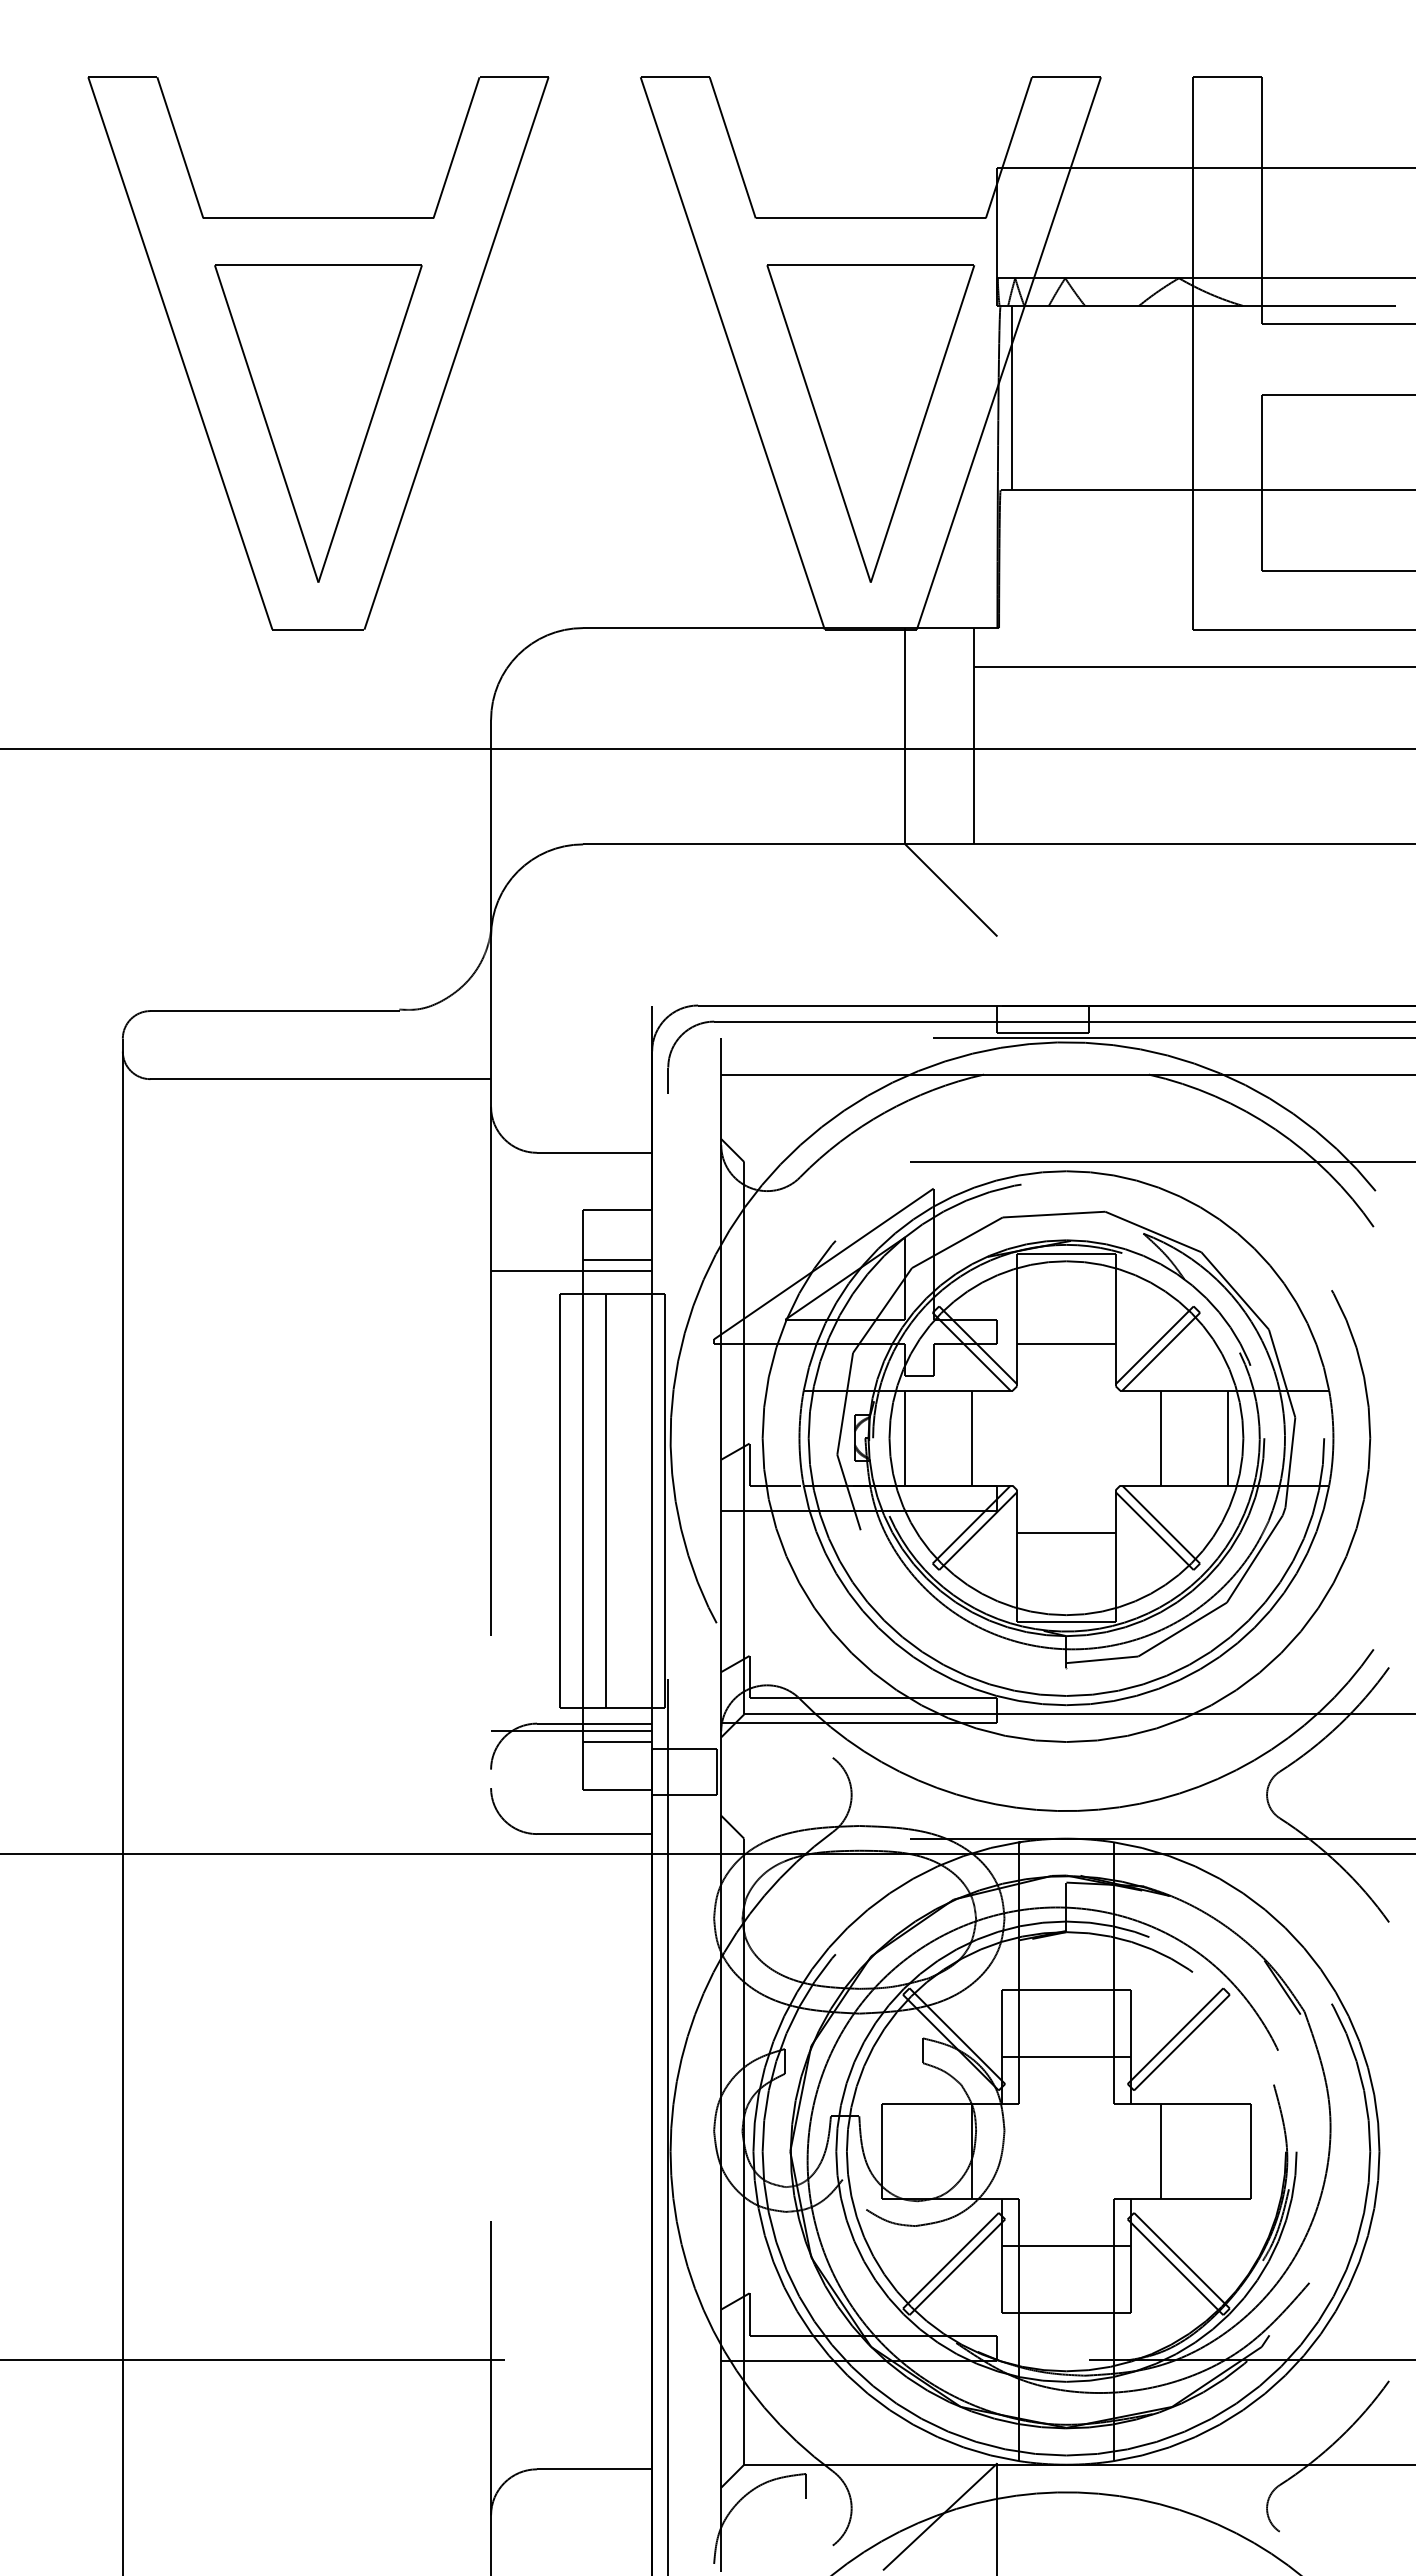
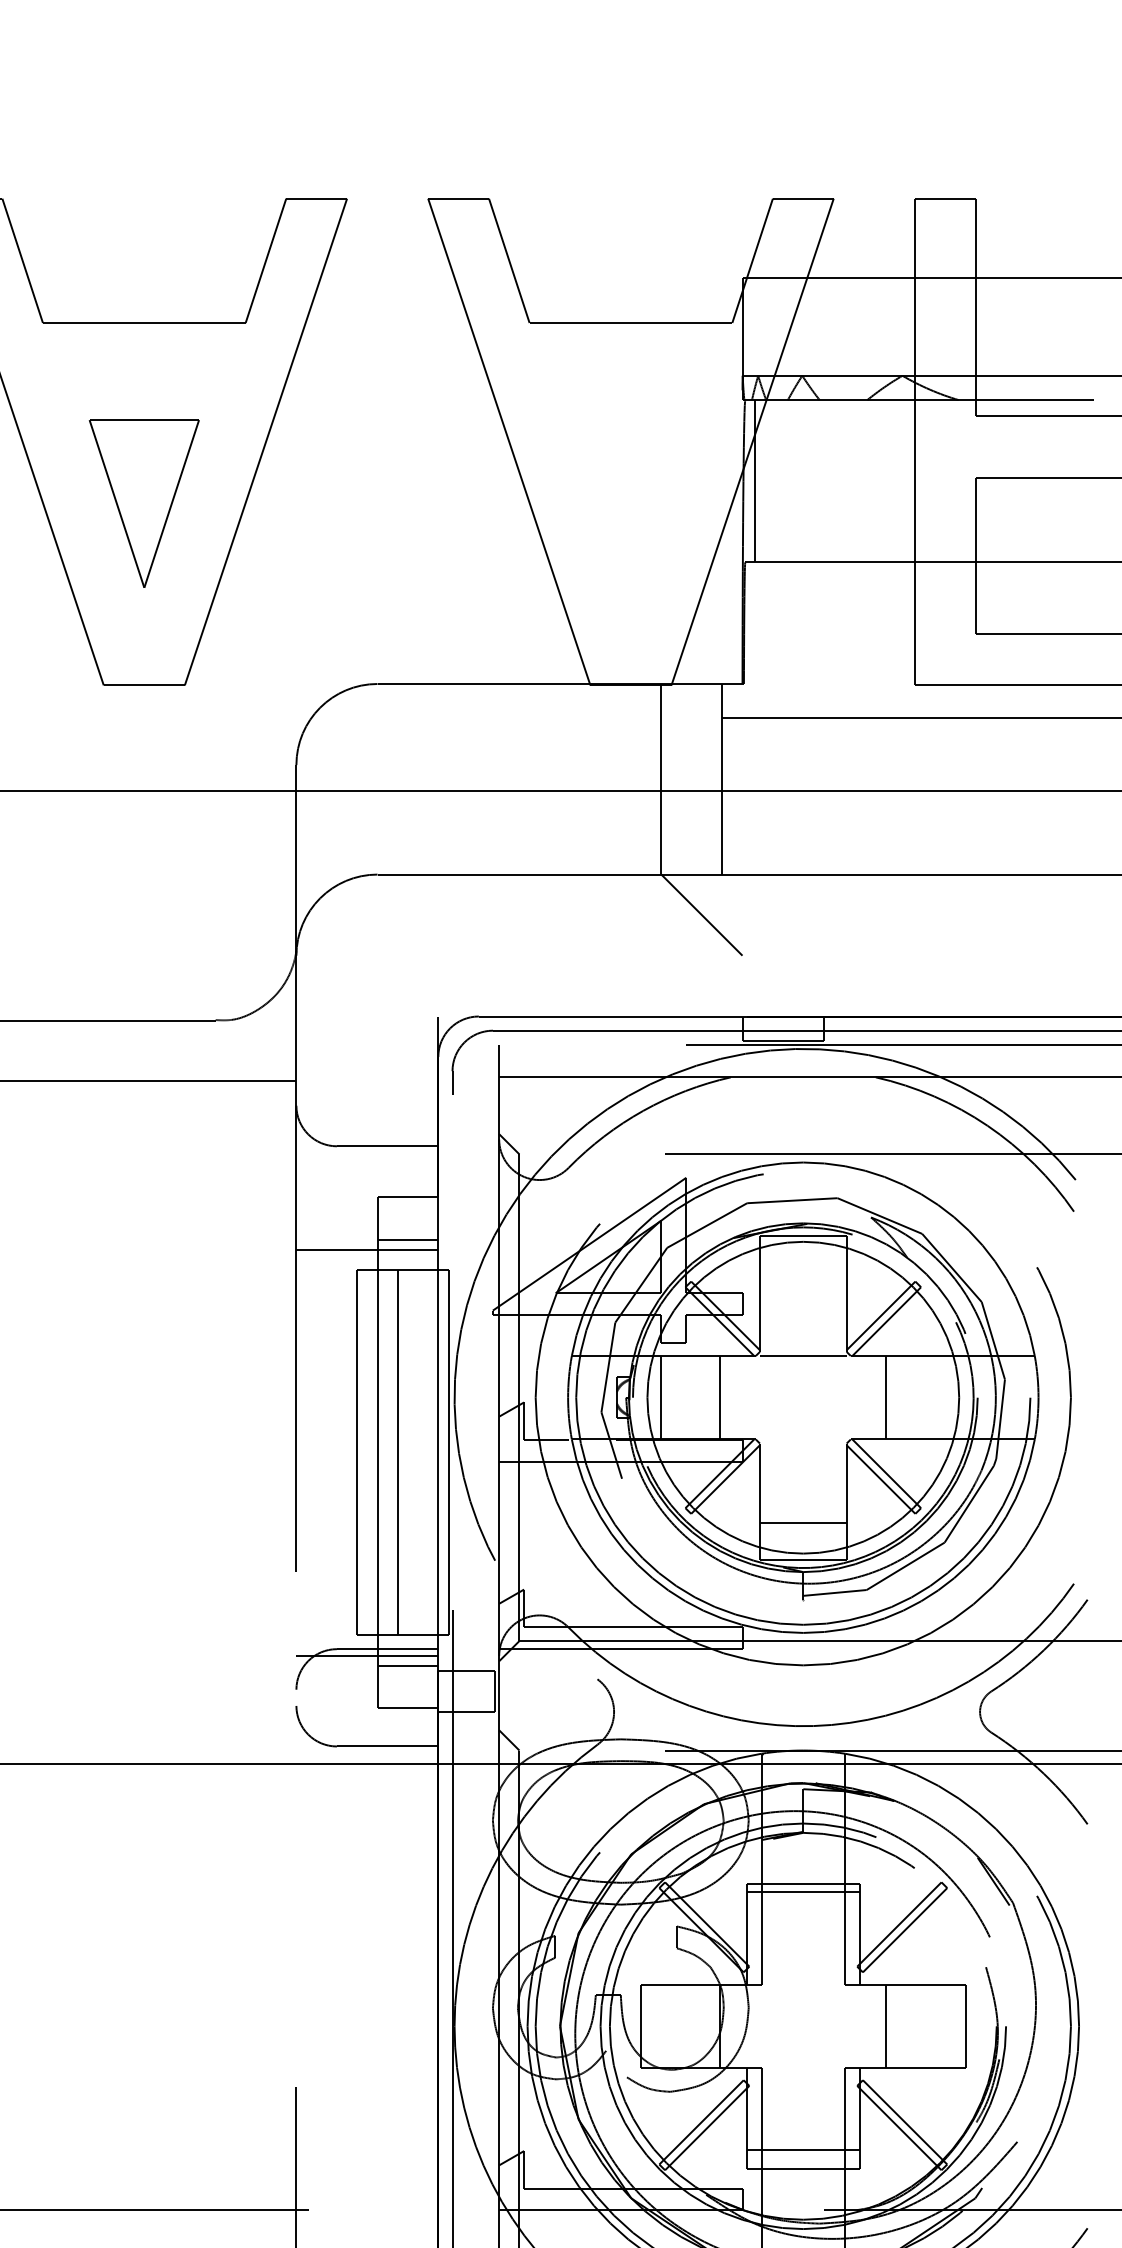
part: (318, 423) -> (144, 503), size x0.6
part: (870, 423) -> (630, 503), removed
line: (1066, 1343) -> (803, 1355), moved
line: (1228, 1437) -> (946, 1397), removed
line: (1066, 1532) -> (803, 1523), moved
line: (1066, 2057) -> (803, 1892), moved
line: (1066, 2246) -> (803, 2150), moved

